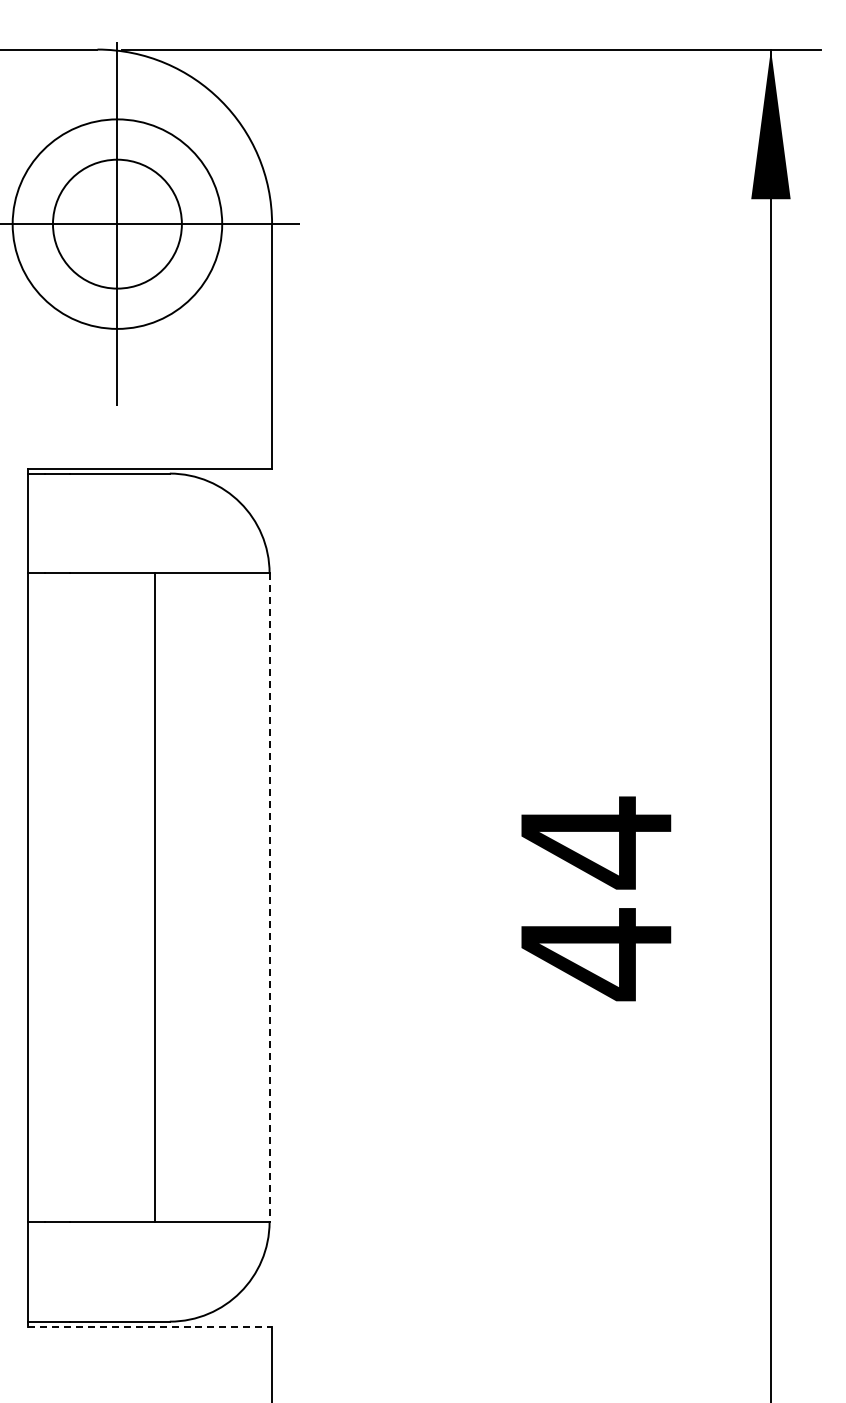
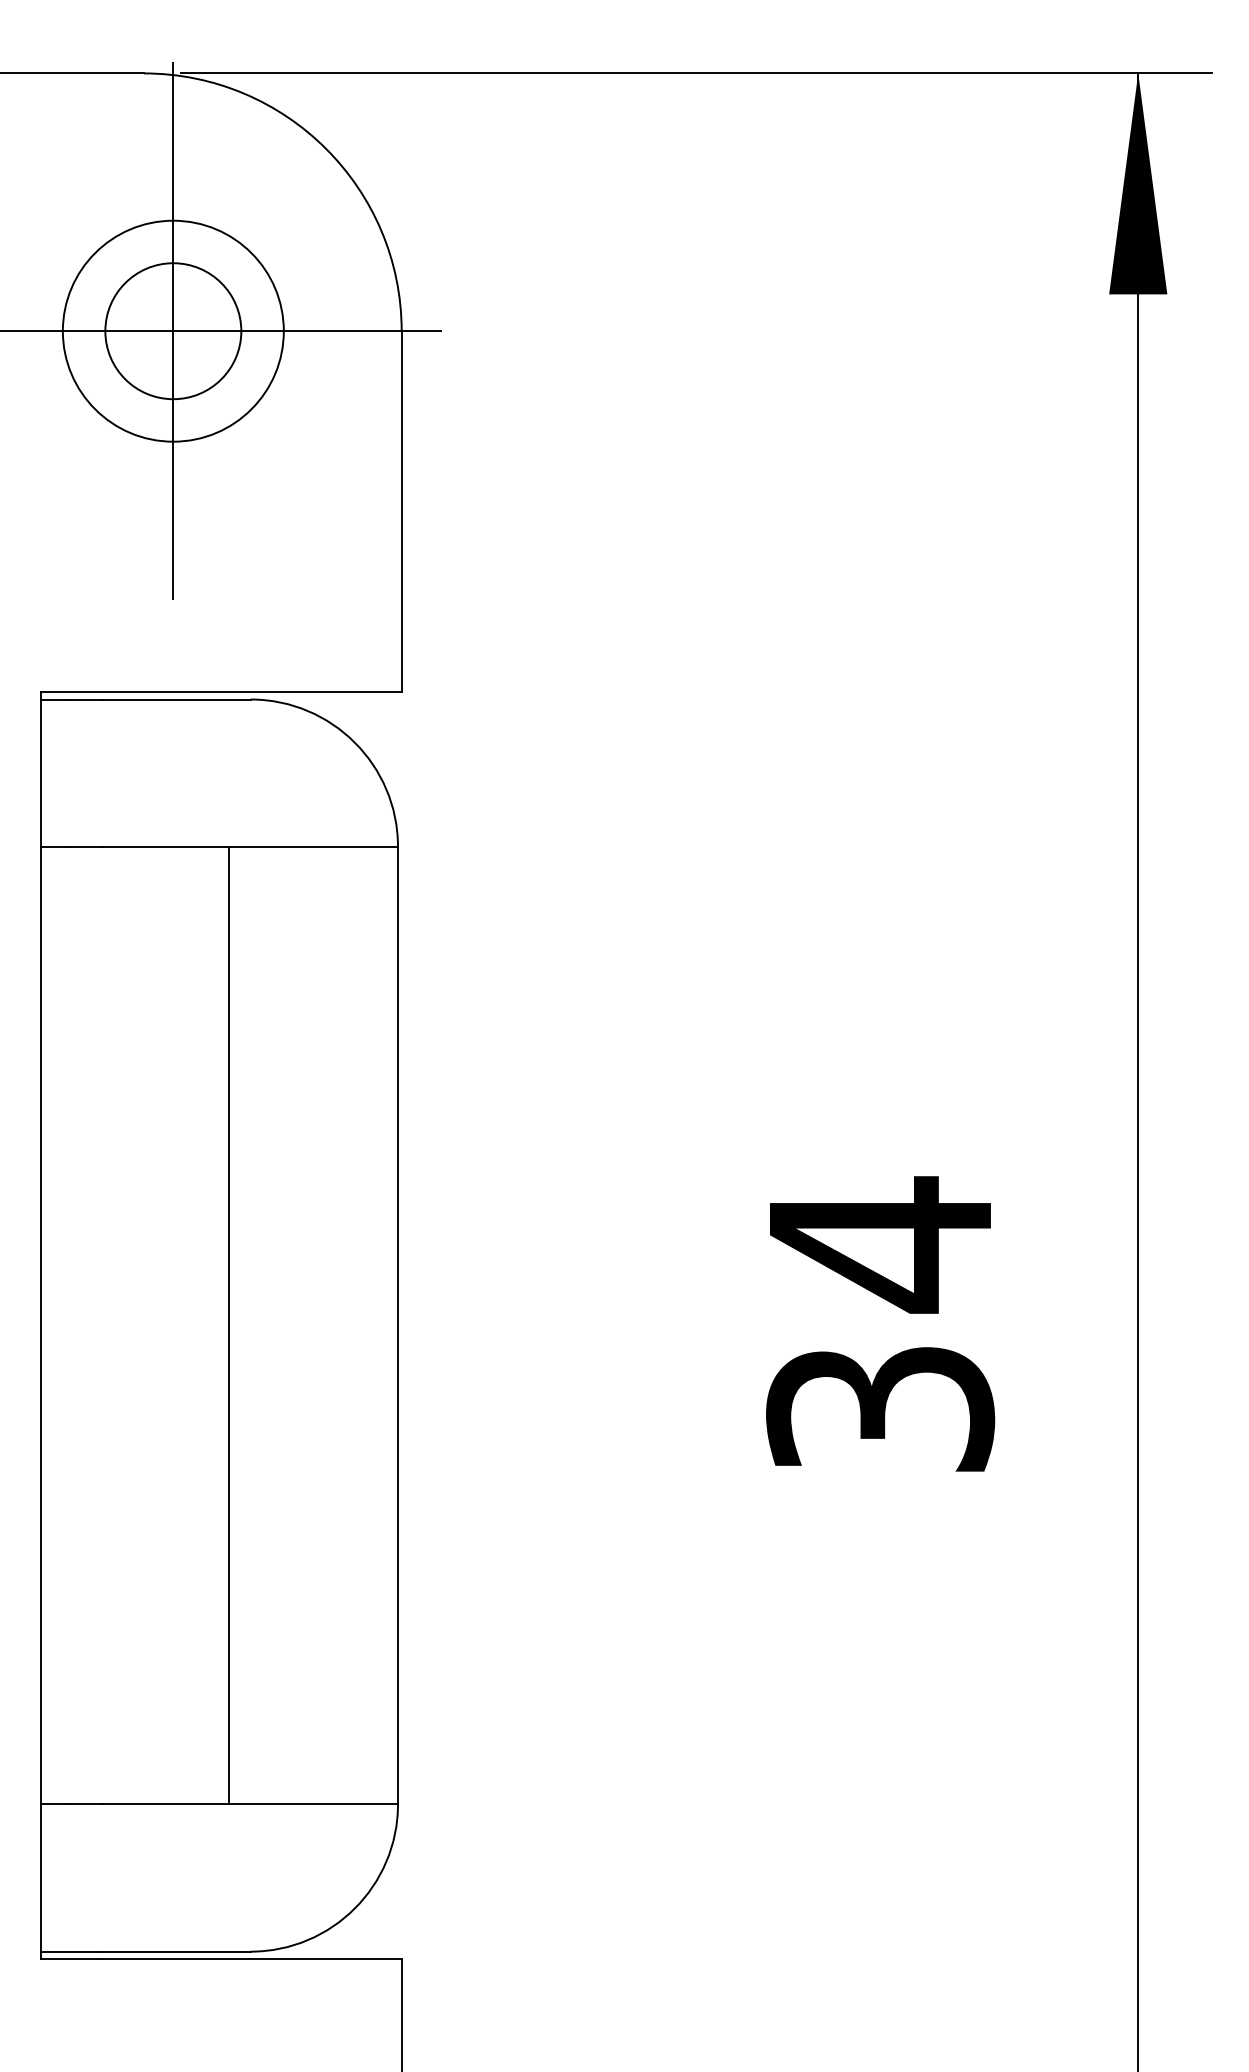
circle: (117, 223) -> (173, 330), size x0.71
circle: (117, 224) -> (173, 331), size x0.71
line: (269, 898) -> (397, 1326), dashed -> solid
text: (595, 954) -> (879, 1409), 44 -> 34
line: (150, 1326) -> (222, 1958), dashed -> solid

